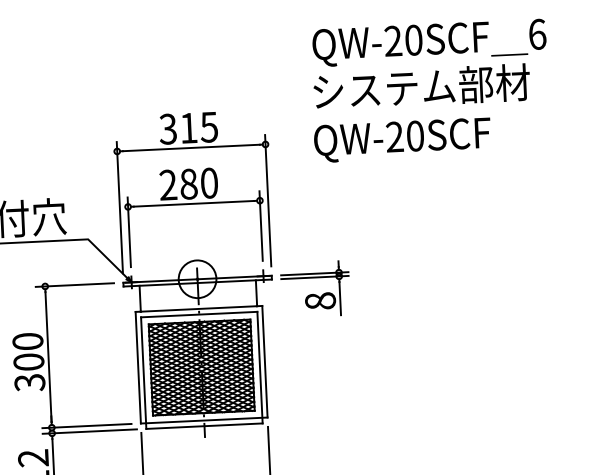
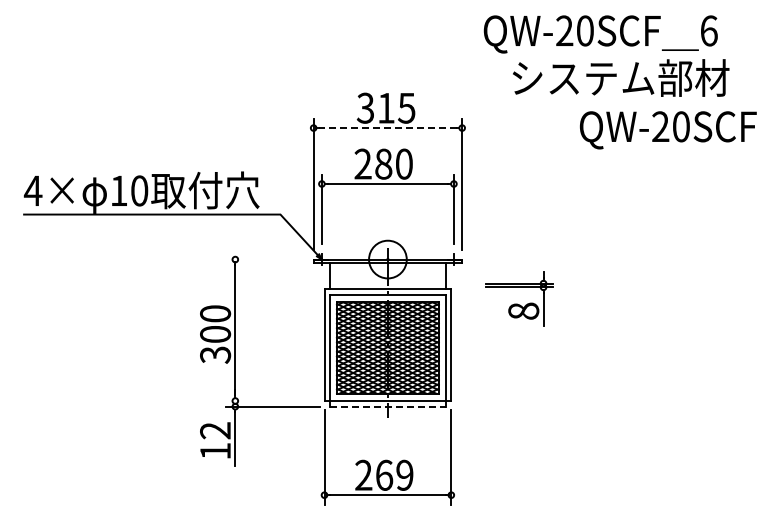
text: (429, 43) -> (600, 34), moved
text: (402, 140) -> (668, 130), moved
line: (190, 148) -> (387, 128), solid -> dashed
line: (74, 285) -> (264, 259), removed
part: (315, 288) -> (519, 298), moved
line: (205, 425) -> (388, 406), solid -> dashed
line: (86, 426) -> (270, 401), removed

